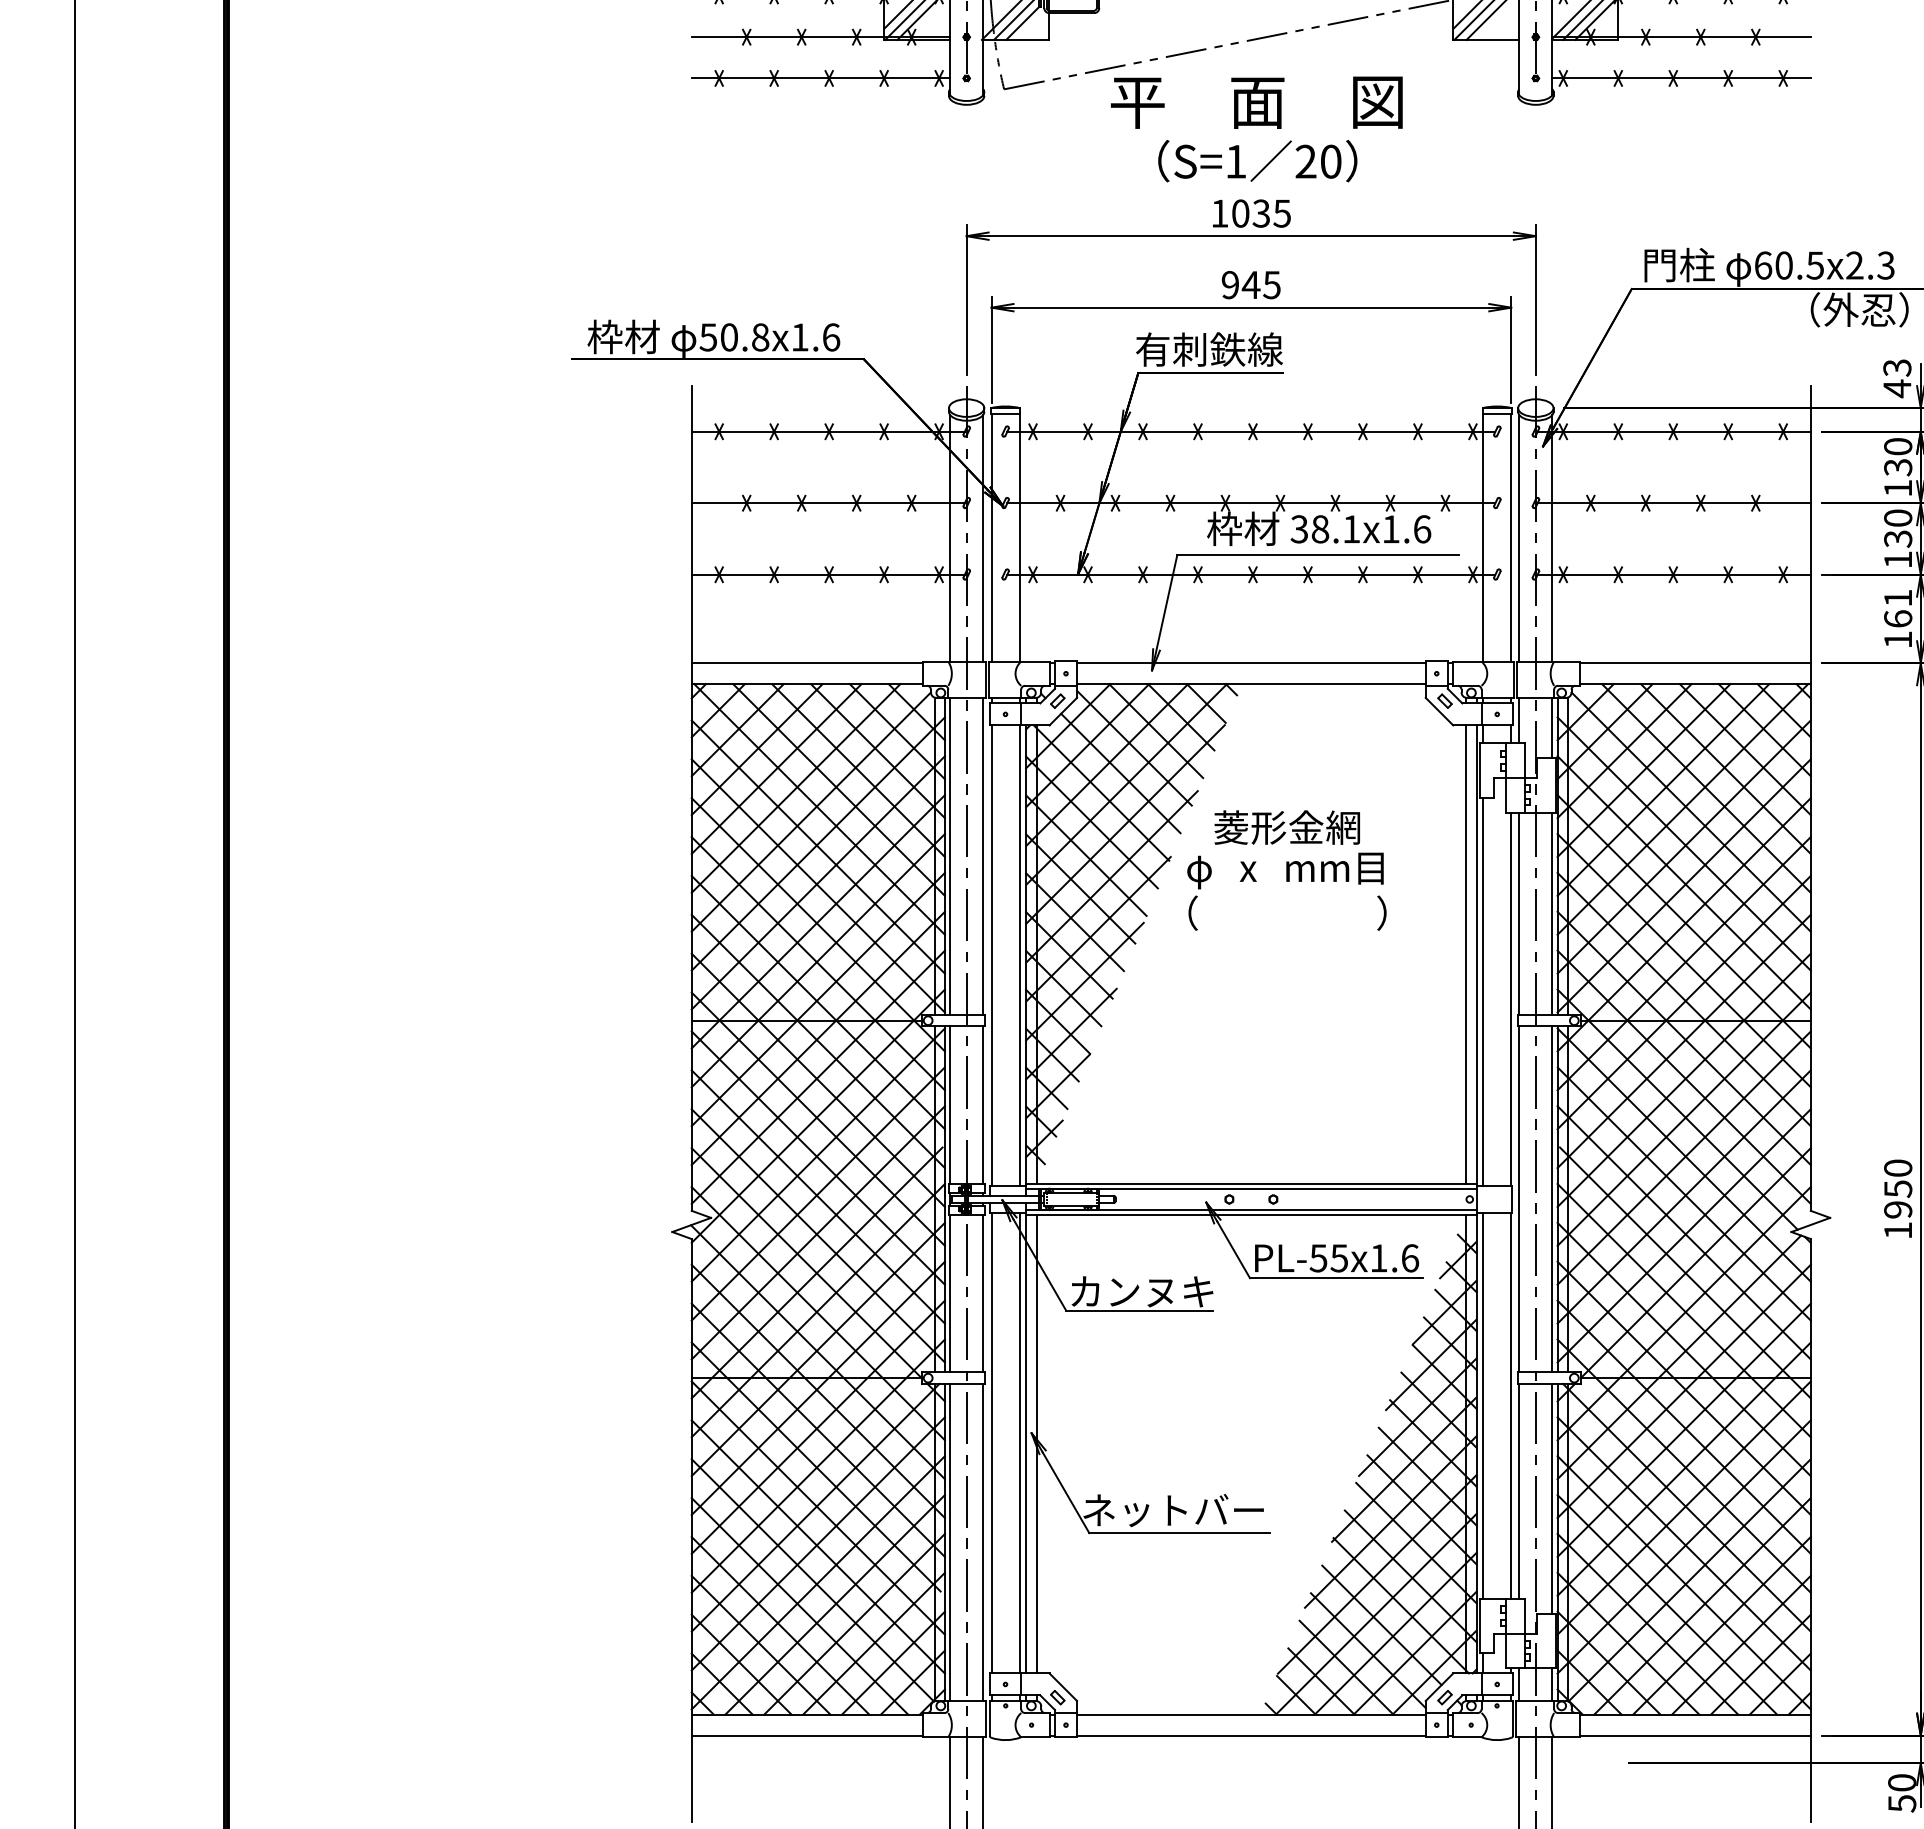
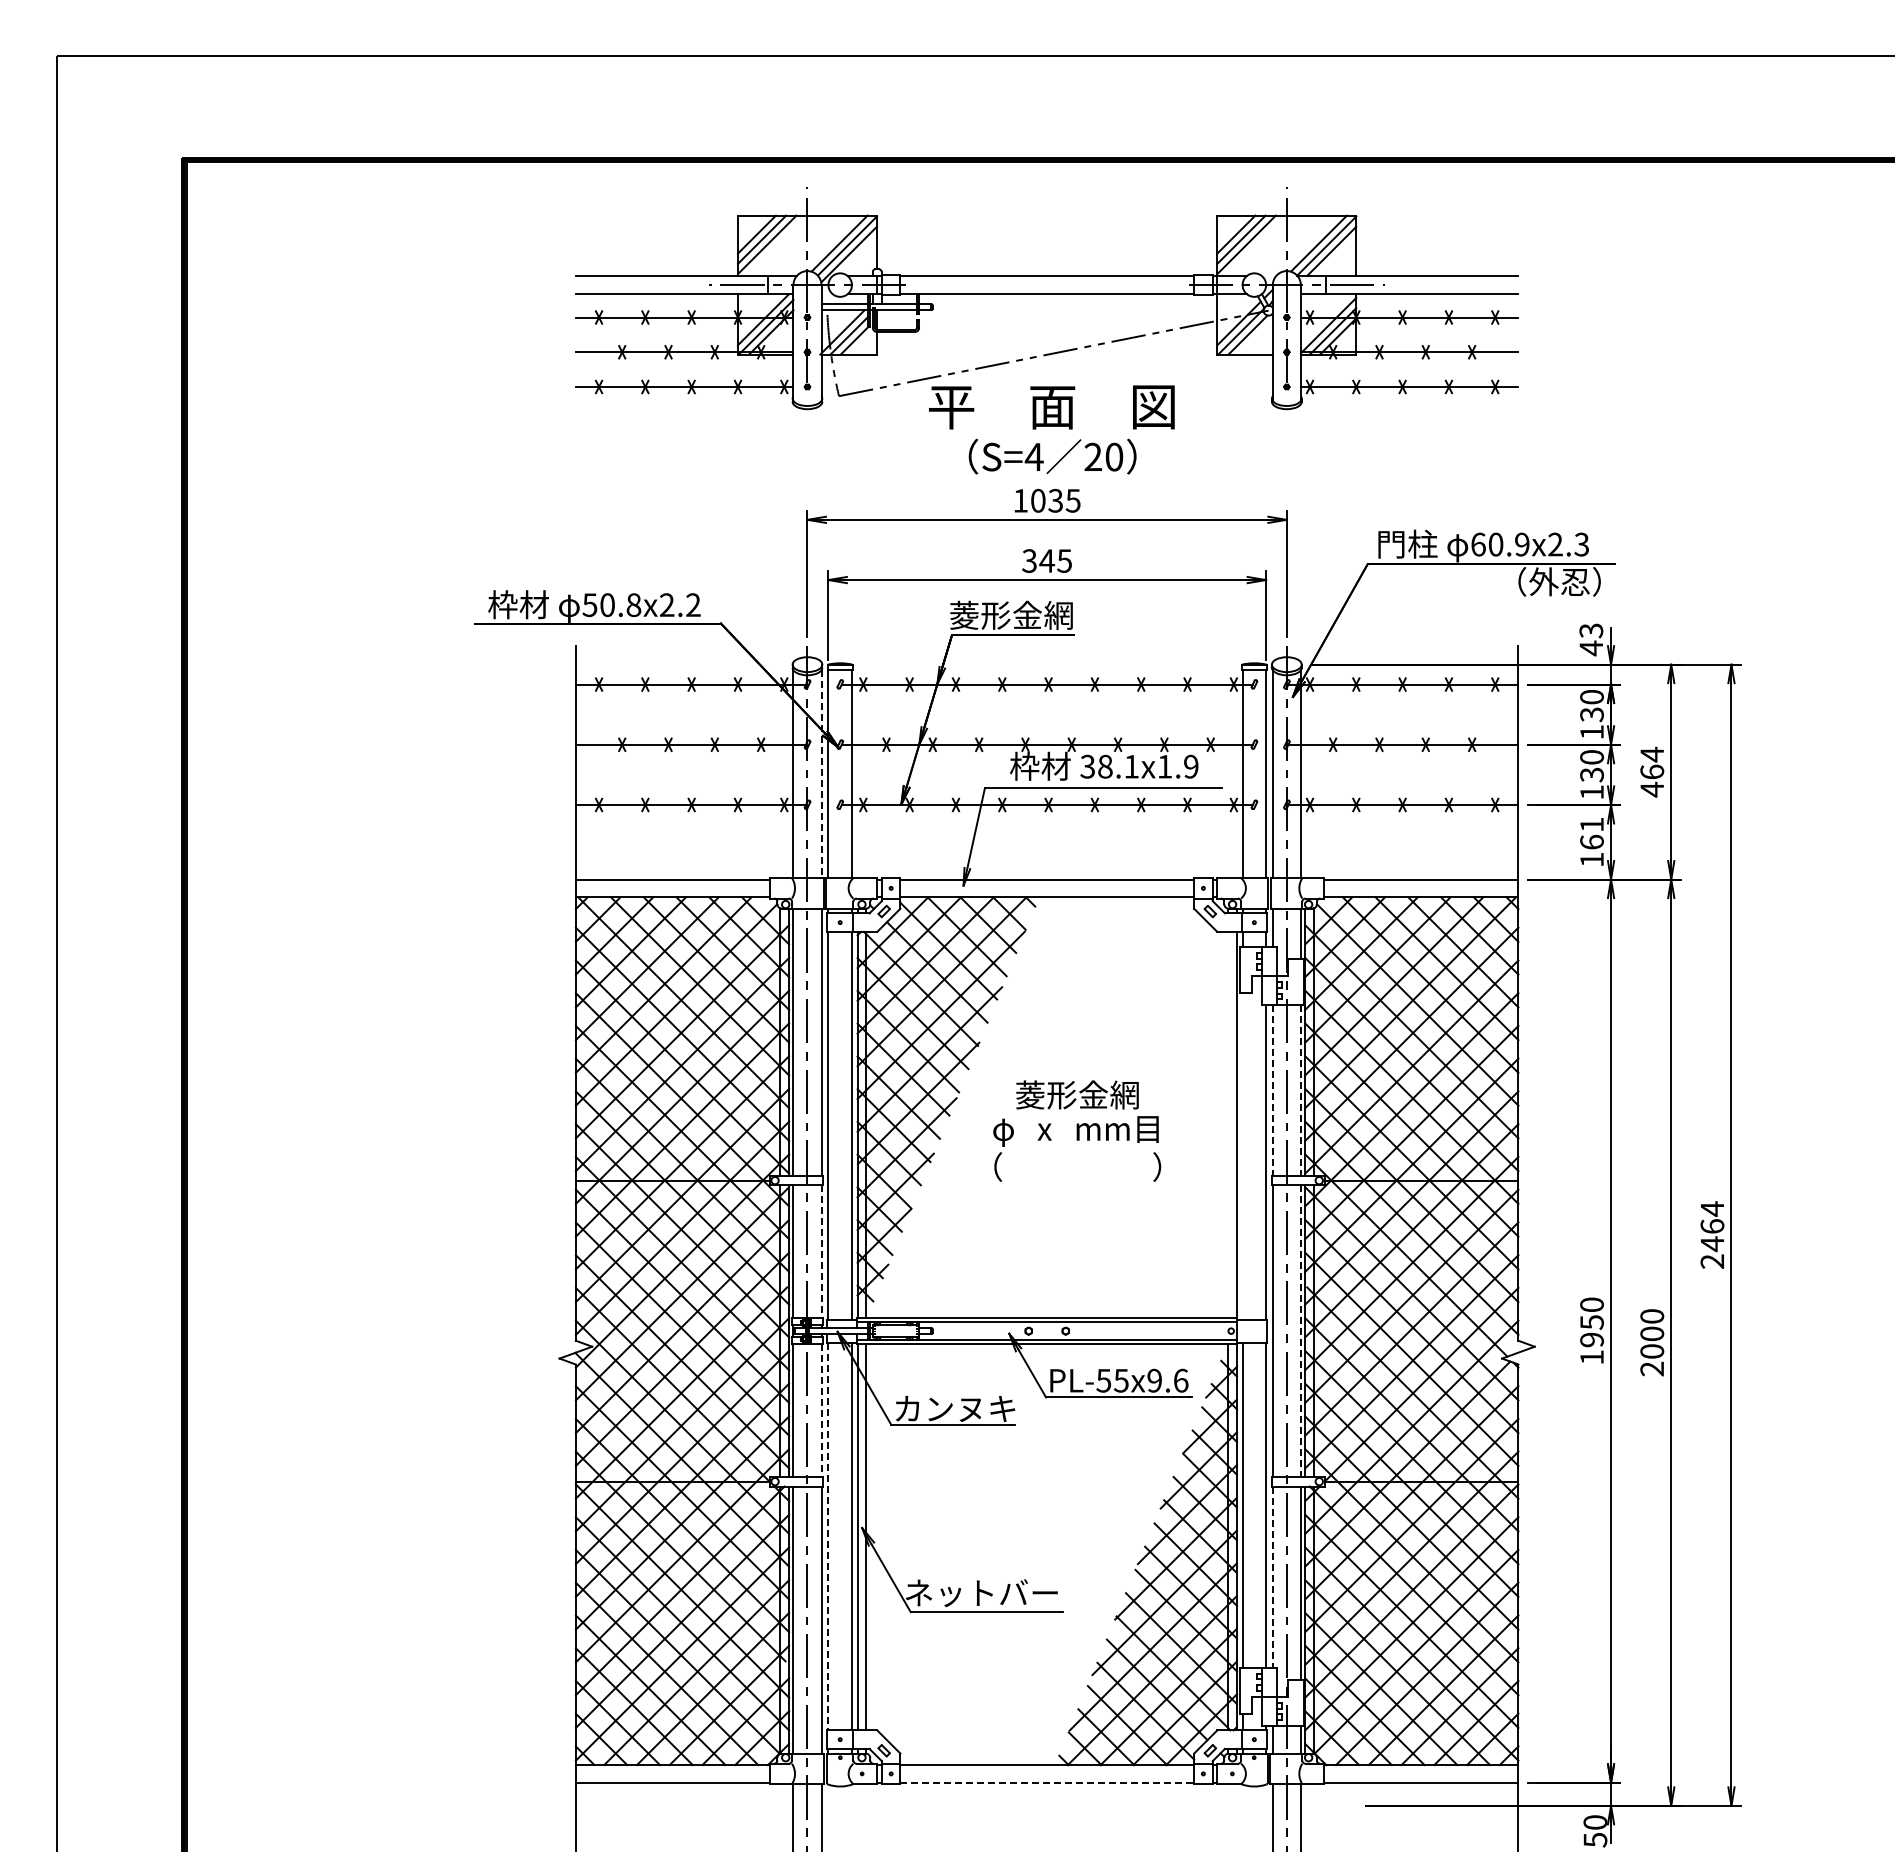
text: (1235, 160) -> (1033, 456), S=1 -> S=4
text: (1814, 265) -> (1521, 544), 60.5x2.3 -> 60.9x2.3
text: (1230, 284) -> (1029, 560), 945 -> 345
text: (815, 337) -> (680, 605), 50.8x1.6 -> 50.8x2.2
text: (1208, 348) -> (1011, 614), 有刺鉄線 -> 菱形金網
text: (1422, 529) -> (1191, 766), 38.1x1.6 -> 38.1x1.9
line: (983, 538) -> (821, 774), solid -> dashed
text: (1287, 869) -> (1077, 1130), moved
line: (1518, 914) -> (1272, 1091), solid -> dashed
line: (1552, 914) -> (1300, 1091), solid -> dashed
line: (1466, 954) -> (1228, 1124), removed
line: (1483, 990) -> (1242, 1155), removed
line: (983, 1106) -> (821, 1252), solid -> dashed
line: (1552, 1199) -> (1300, 1331), solid -> dashed
text: (1378, 1258) -> (1154, 1380), PL-55x1.6 -> PL-55x9.6
line: (983, 1293) -> (821, 1410), solid -> dashed
line: (991, 1443) -> (828, 1536), solid -> dashed
line: (1518, 1491) -> (1272, 1577), solid -> dashed
line: (1251, 1735) -> (1047, 1782), solid -> dashed

